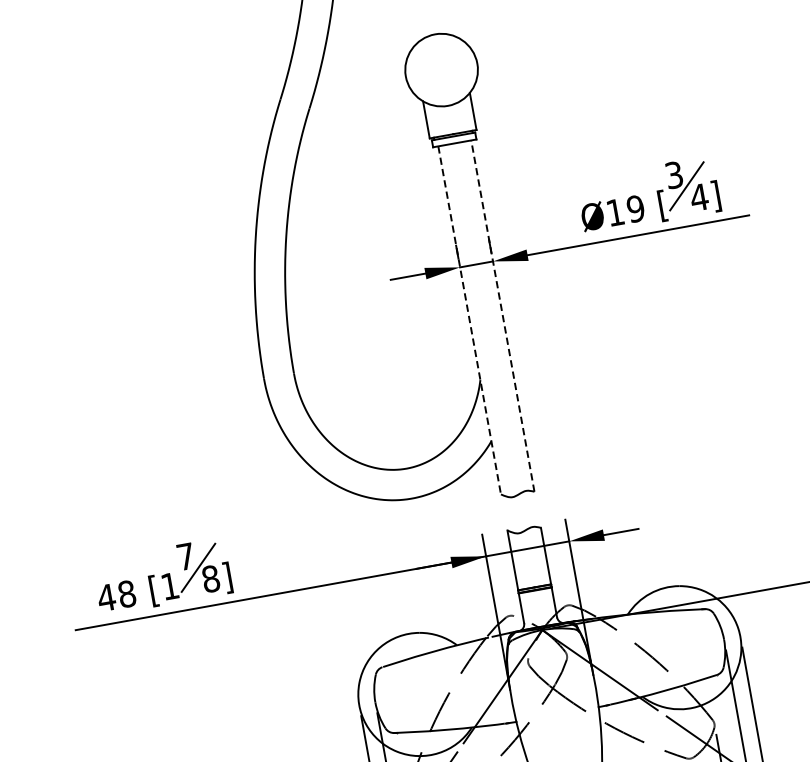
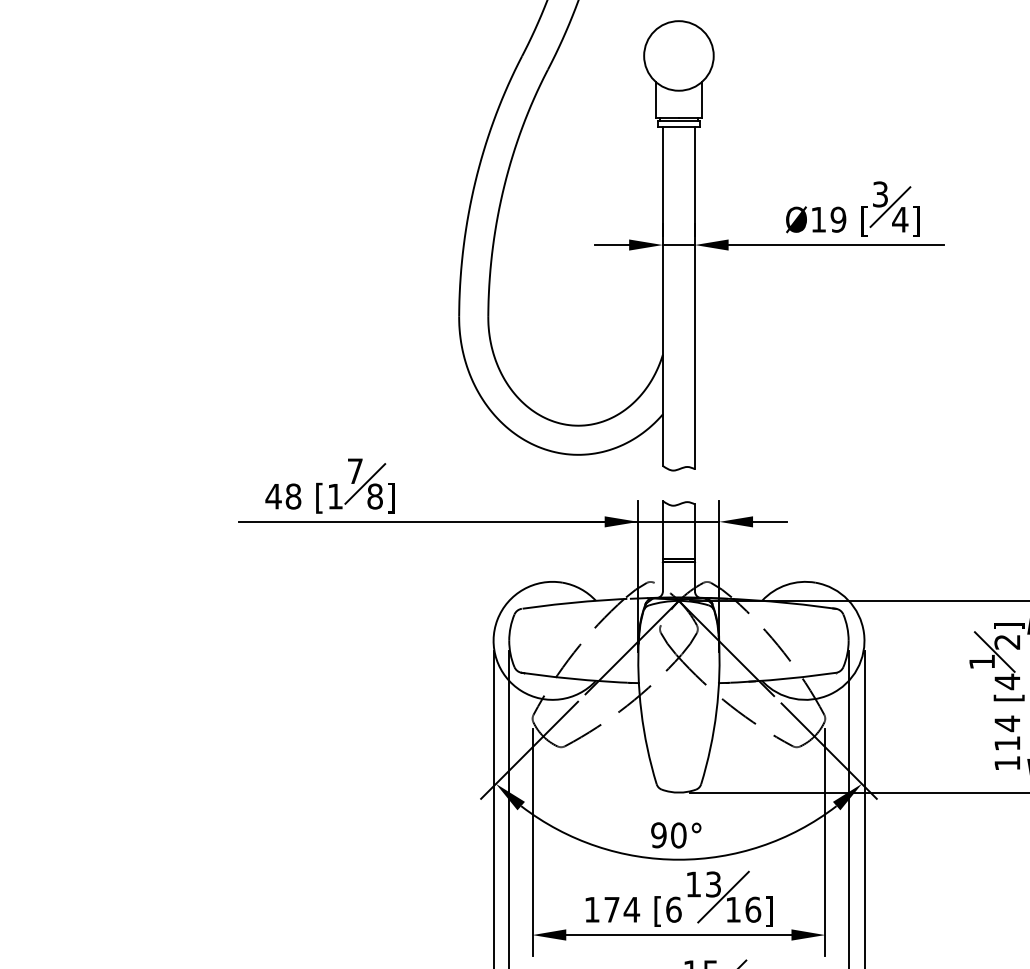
line: (502, 316) -> (694, 298), dashed -> solid
line: (469, 321) -> (662, 297), dashed -> solid

